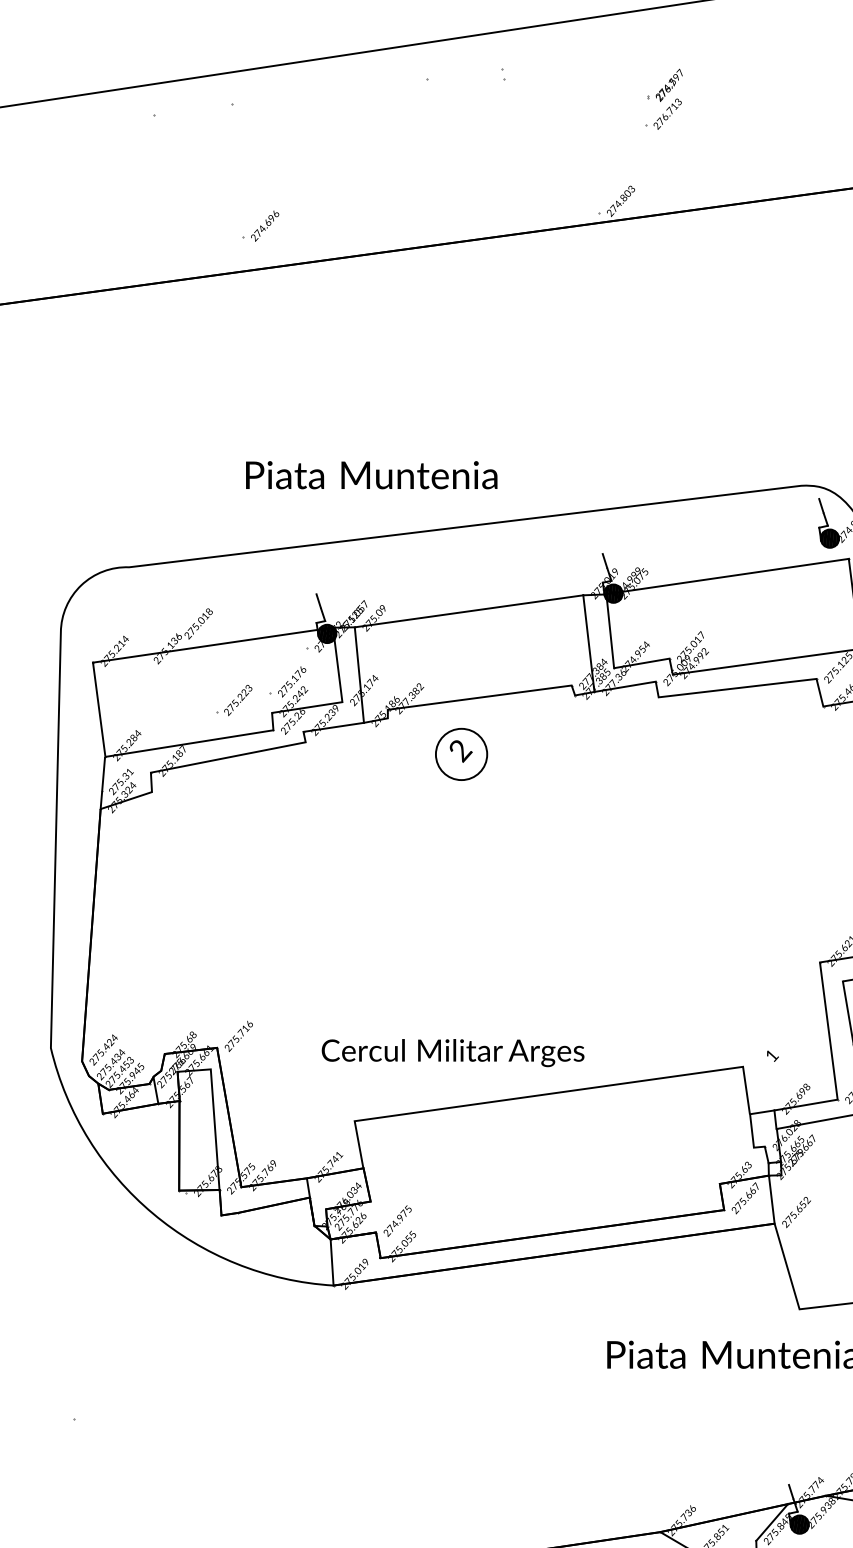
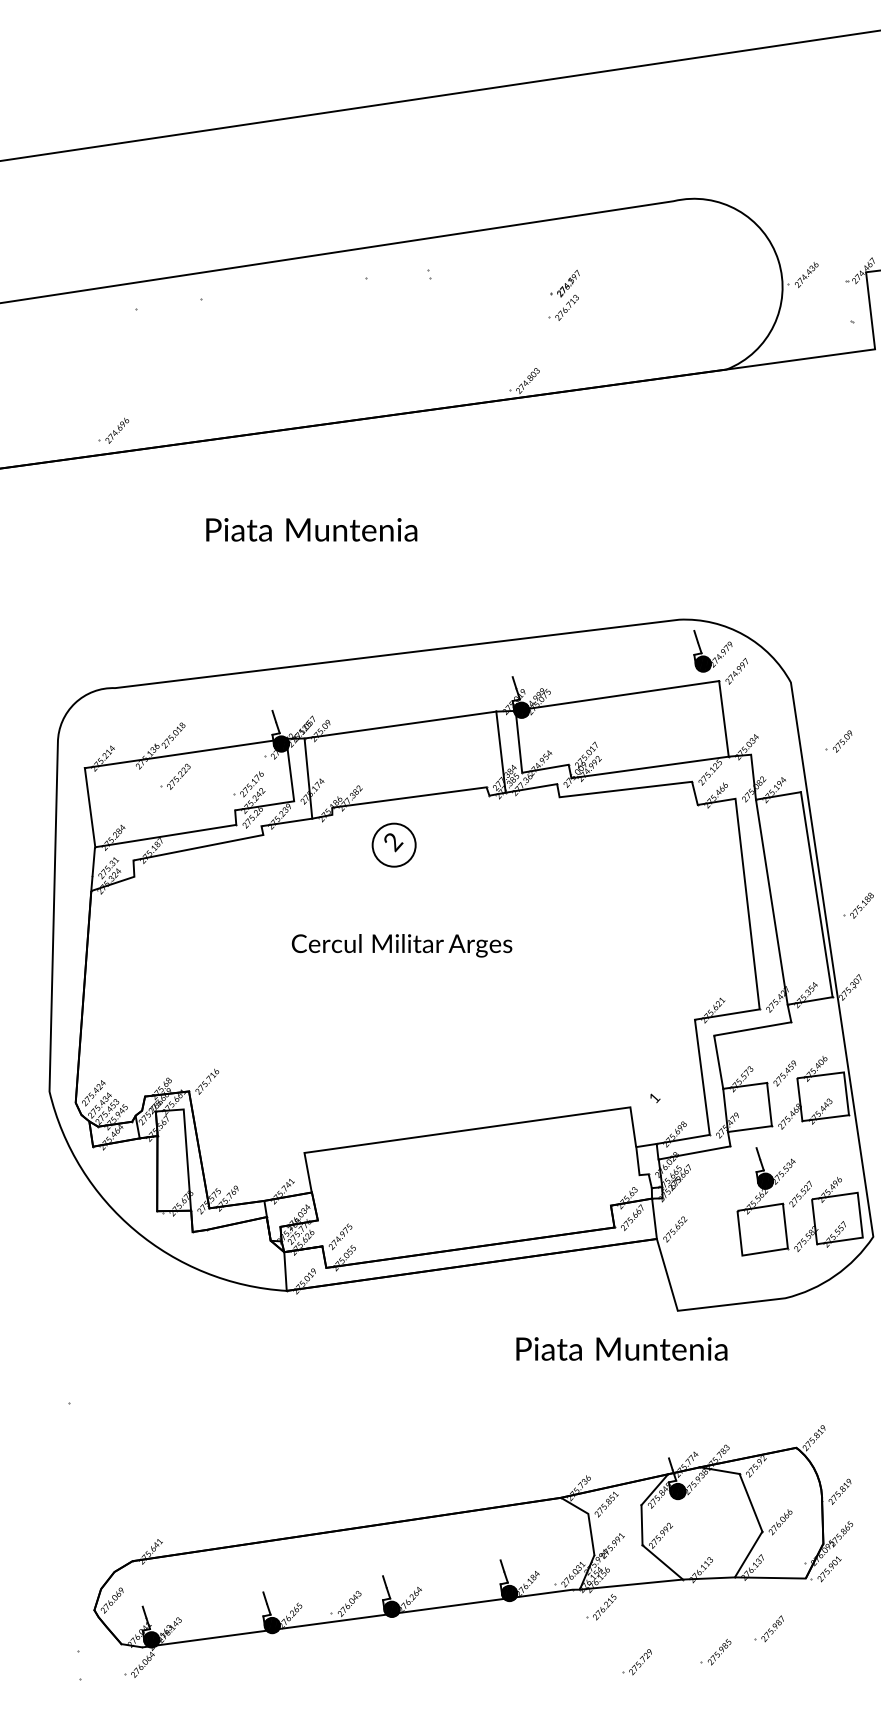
part: (260, 225) -> (113, 430), moved
text: (371, 474) -> (311, 529), moved
part: (234, 700) -> (175, 776), moved
text: (452, 1052) -> (401, 945), moved

